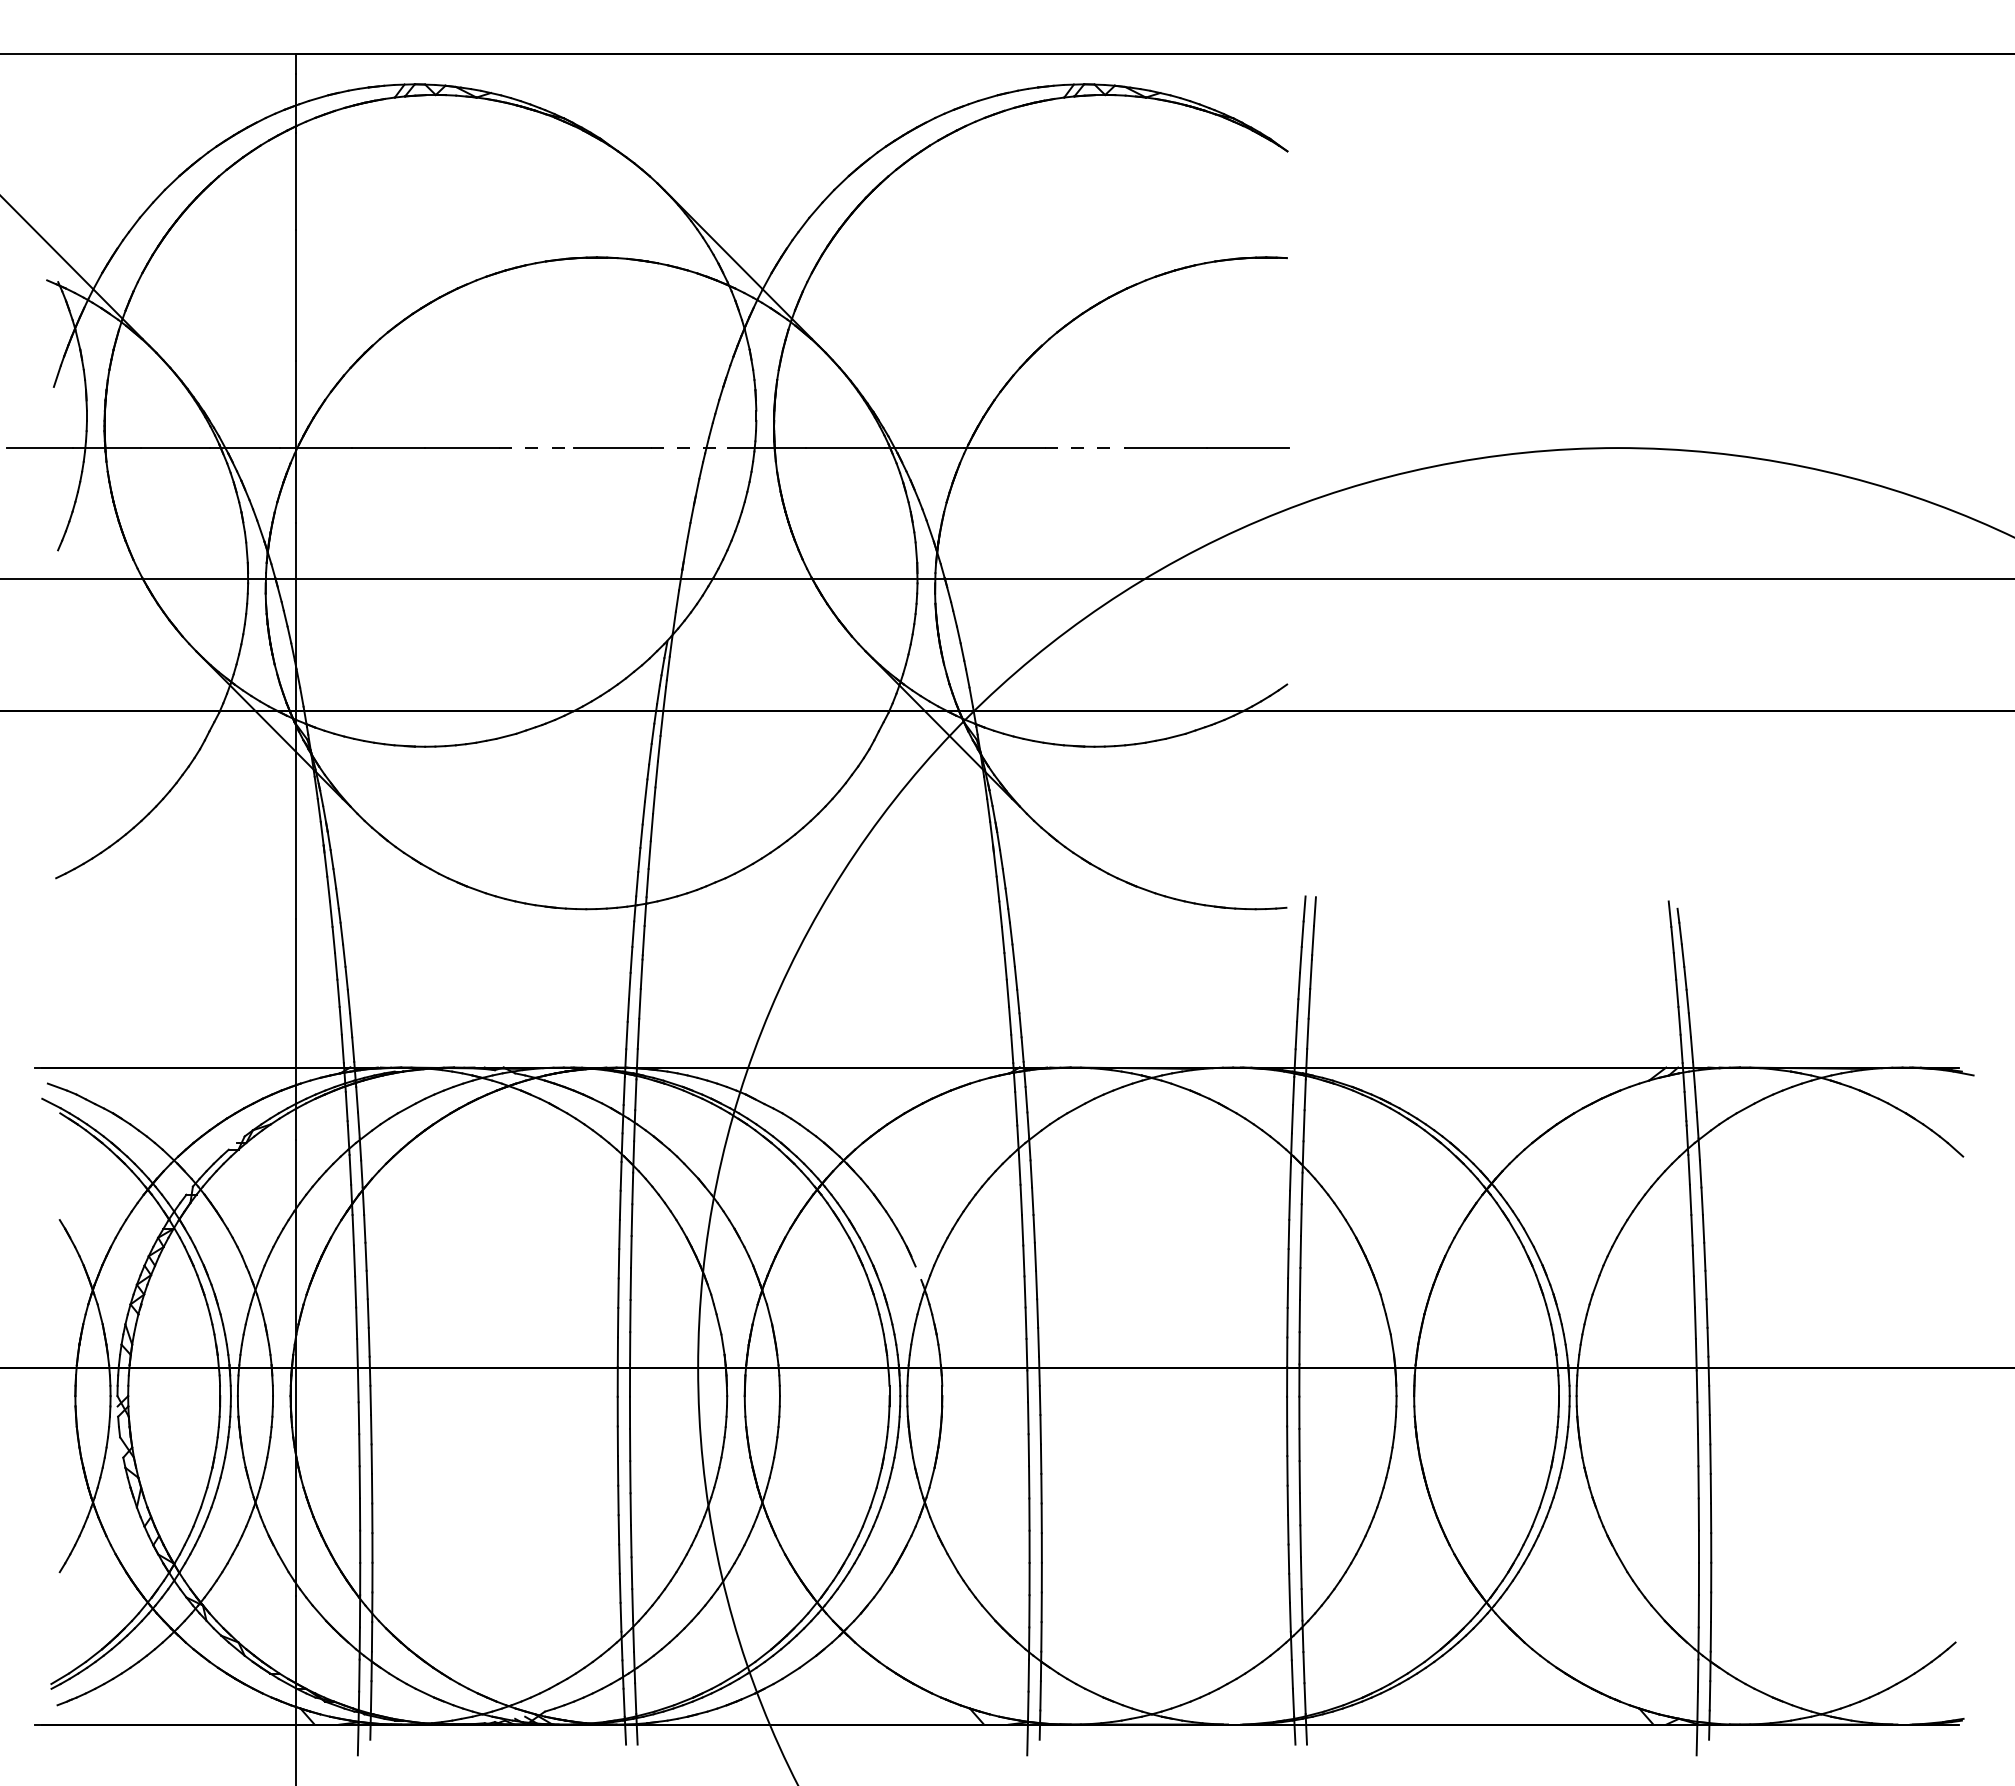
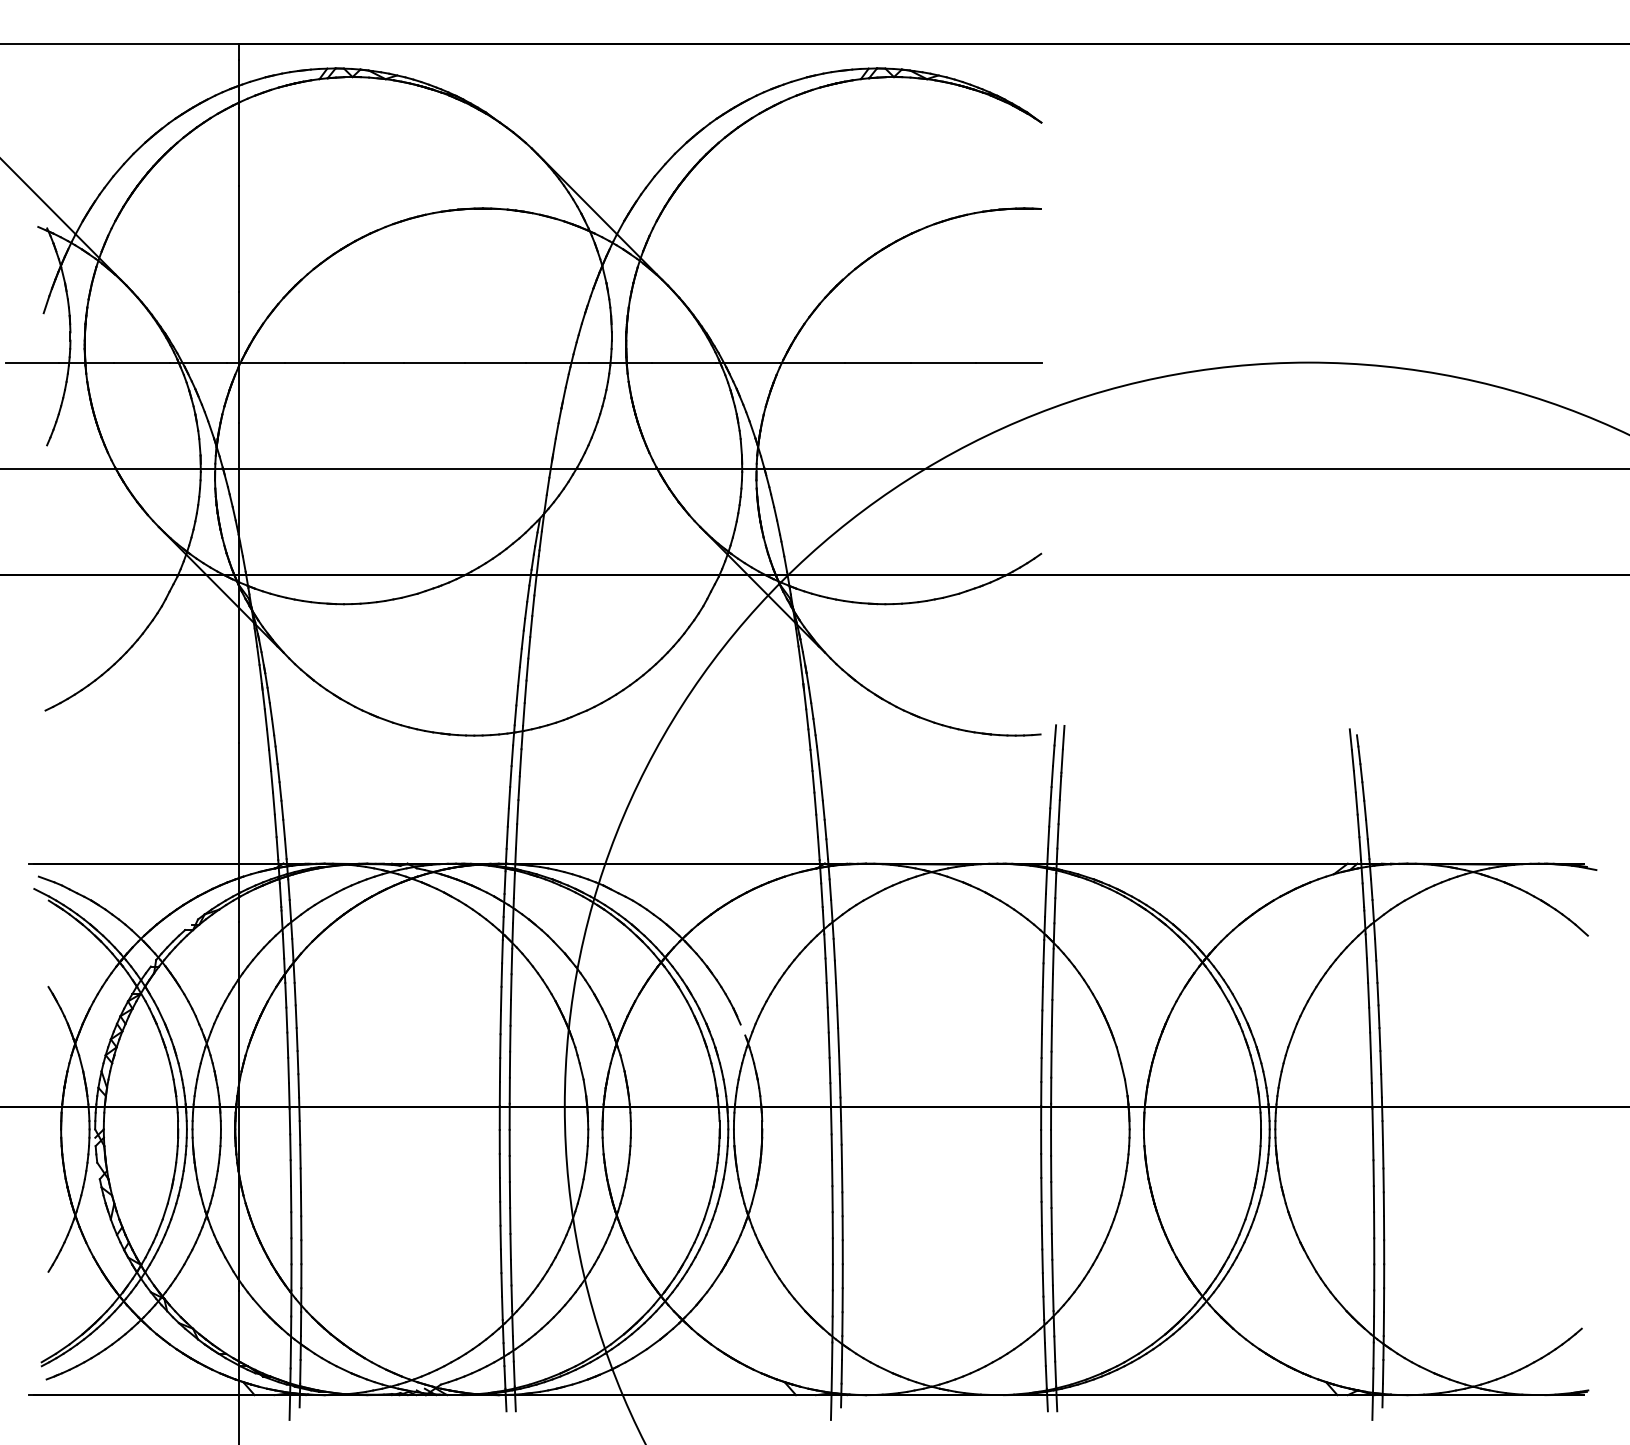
line: (536, 448) -> (434, 362), dashed -> solid
line: (689, 448) -> (557, 362), dashed -> solid
line: (1085, 448) -> (878, 362), dashed -> solid

